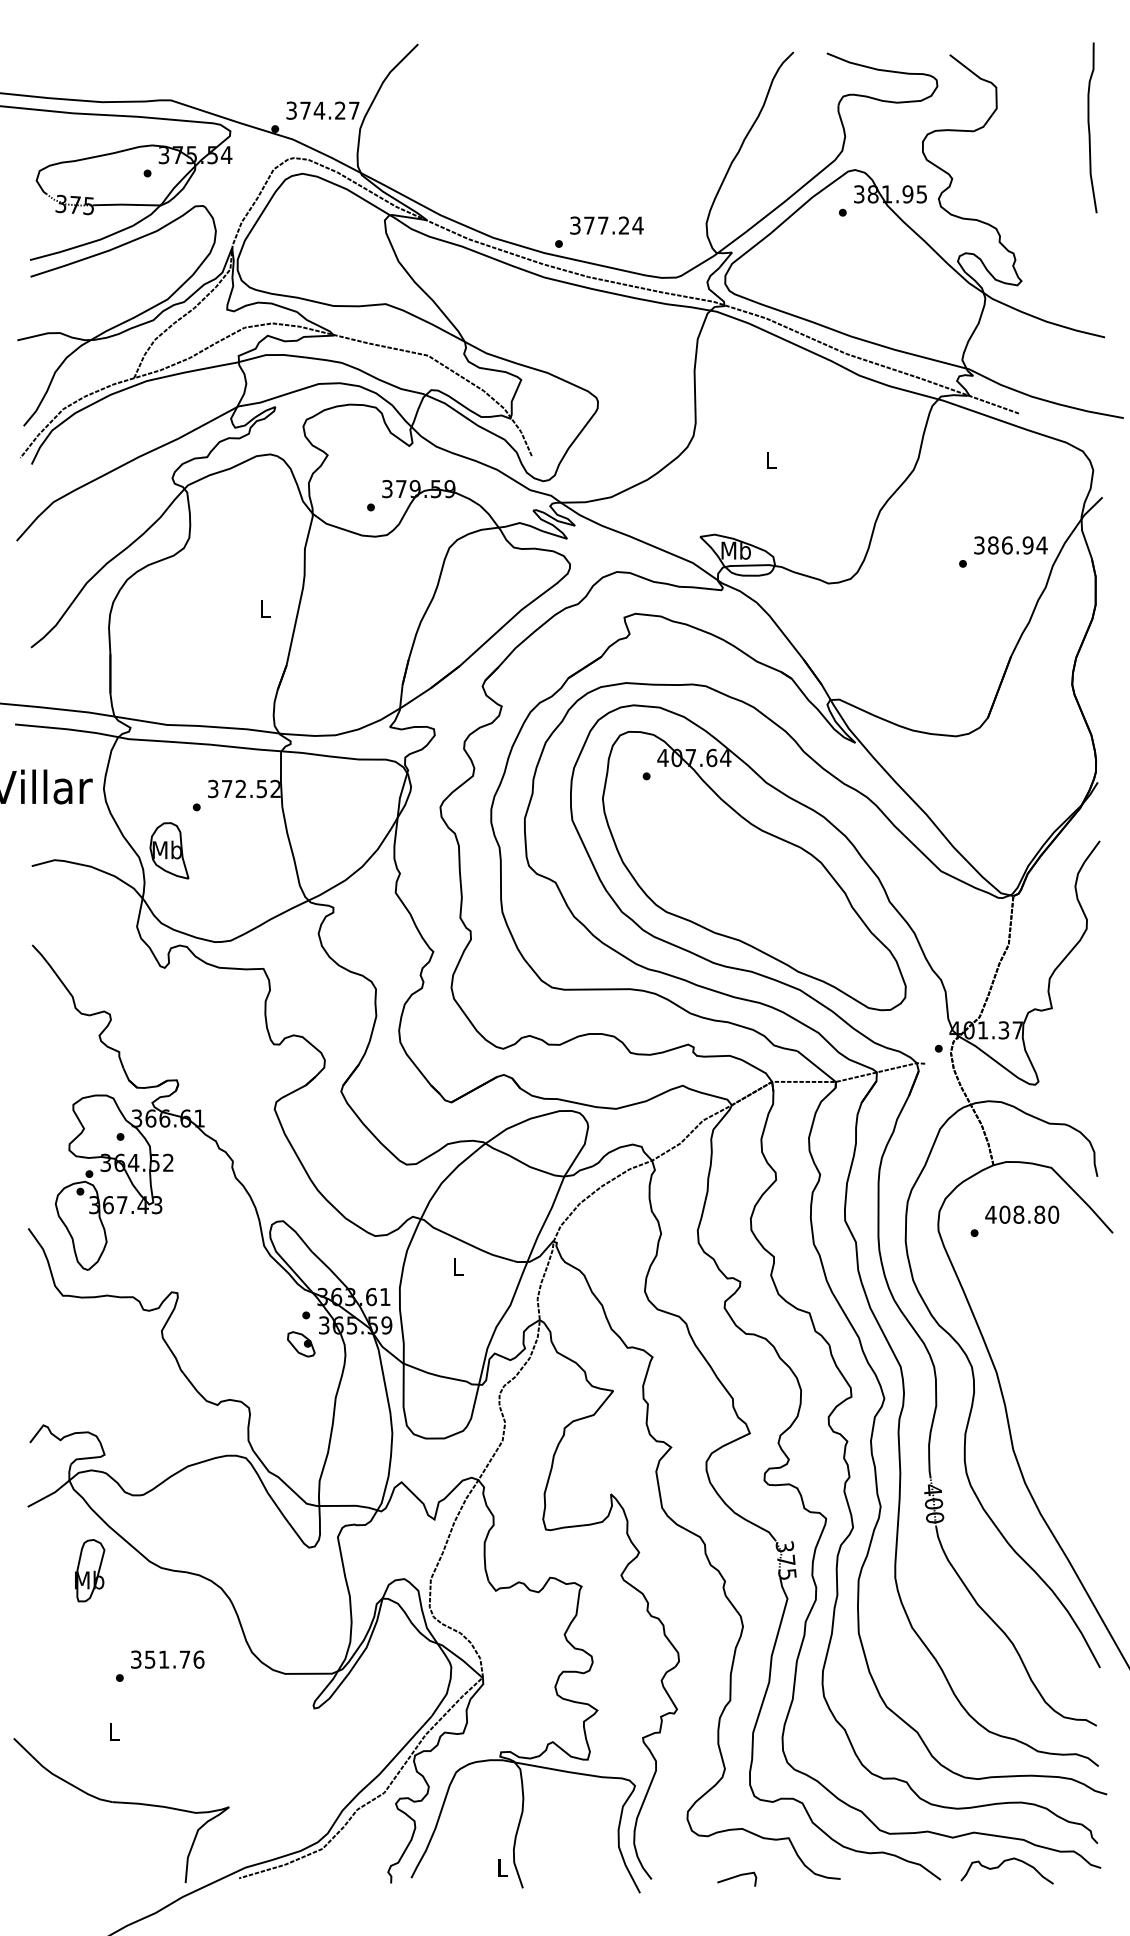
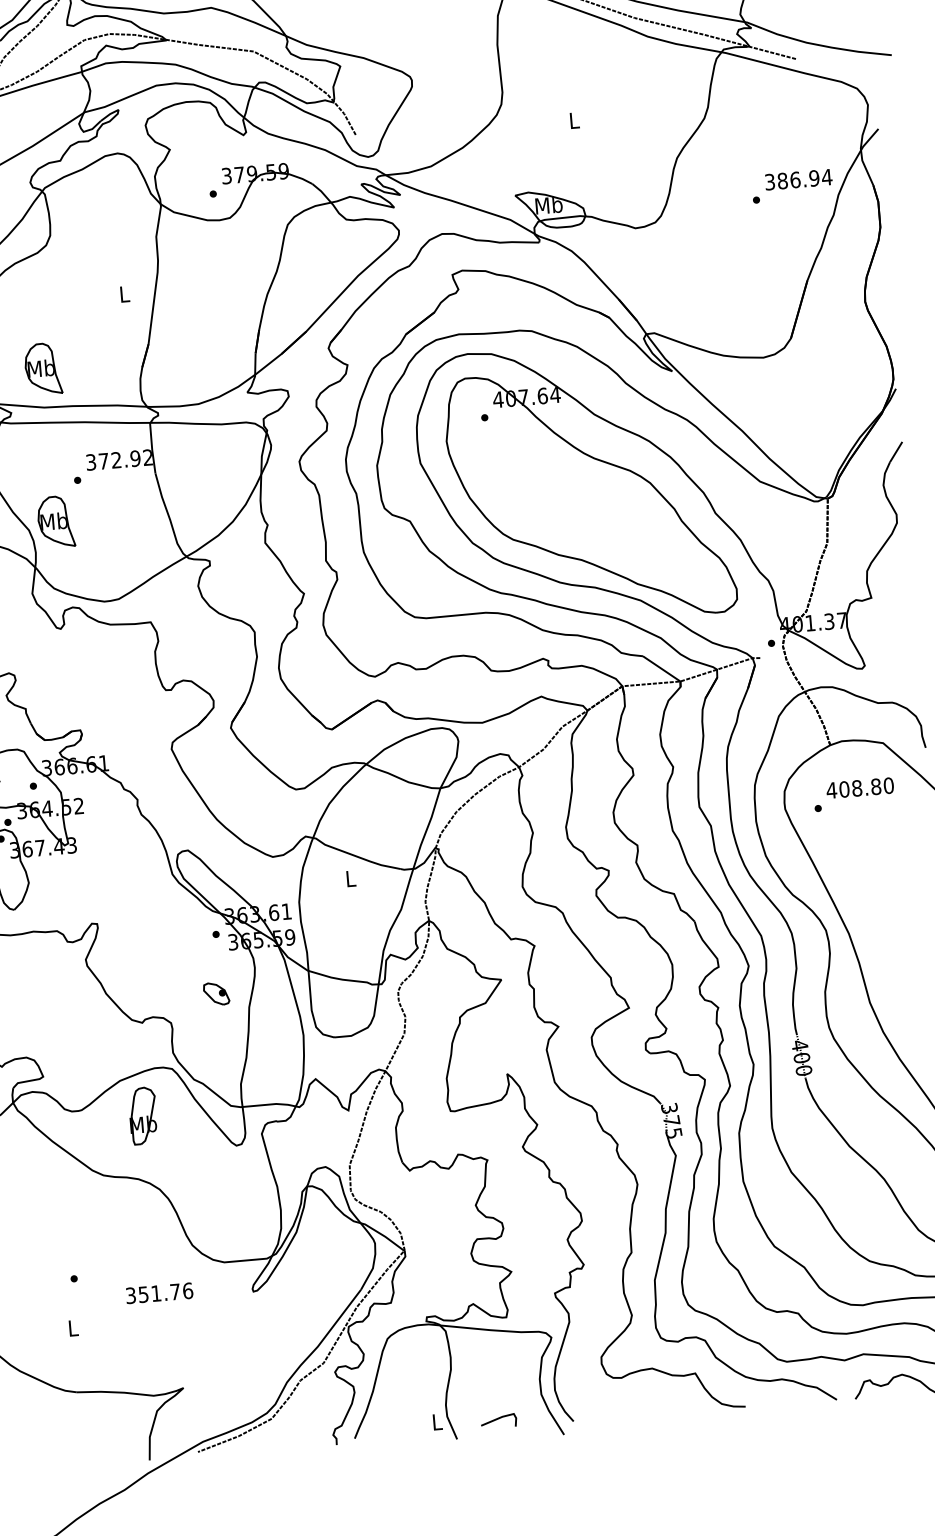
part: (169, 682) -> (43, 368), added
text: (261, 788) -> (135, 458), 372.52 -> 372.92
part: (301, 1344) -> (216, 994), moved
part: (90, 1570) -> (143, 1115), moved
text: (167, 1659) -> (159, 1293), moved
line: (736, 1877) -> (498, 1419), moved

